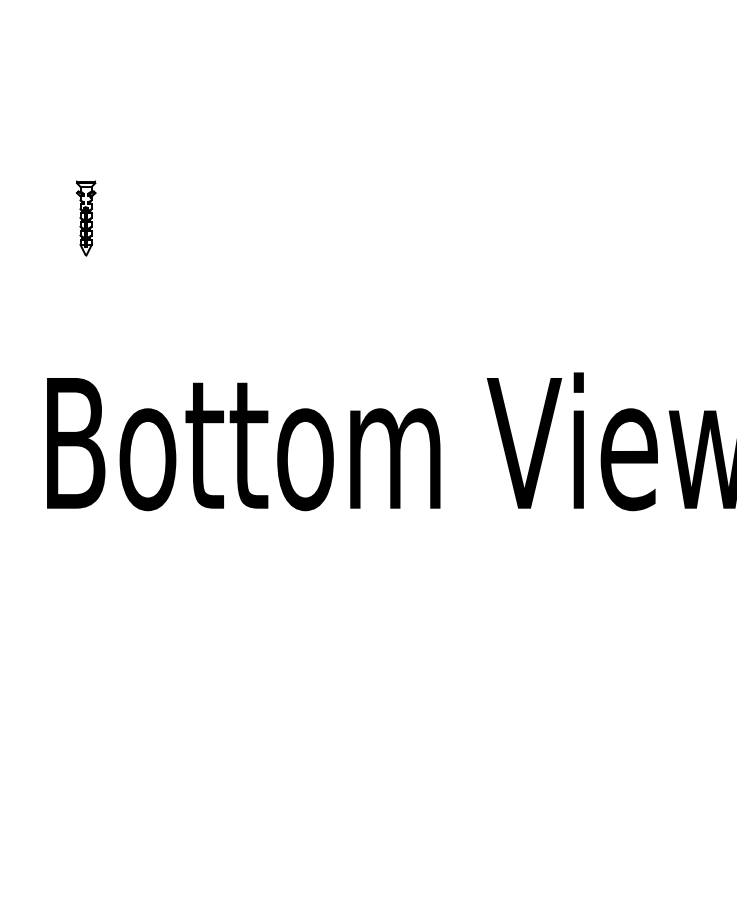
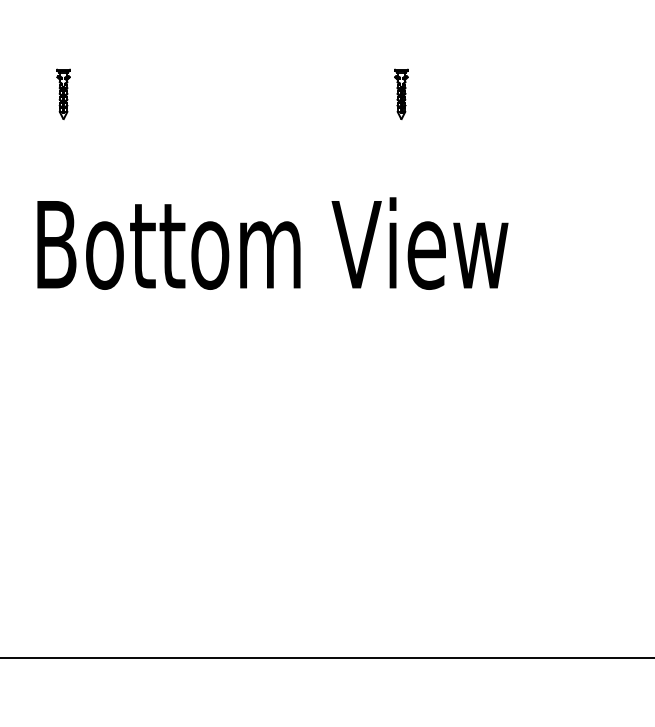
part: (591, 217) -> (401, 93), added

